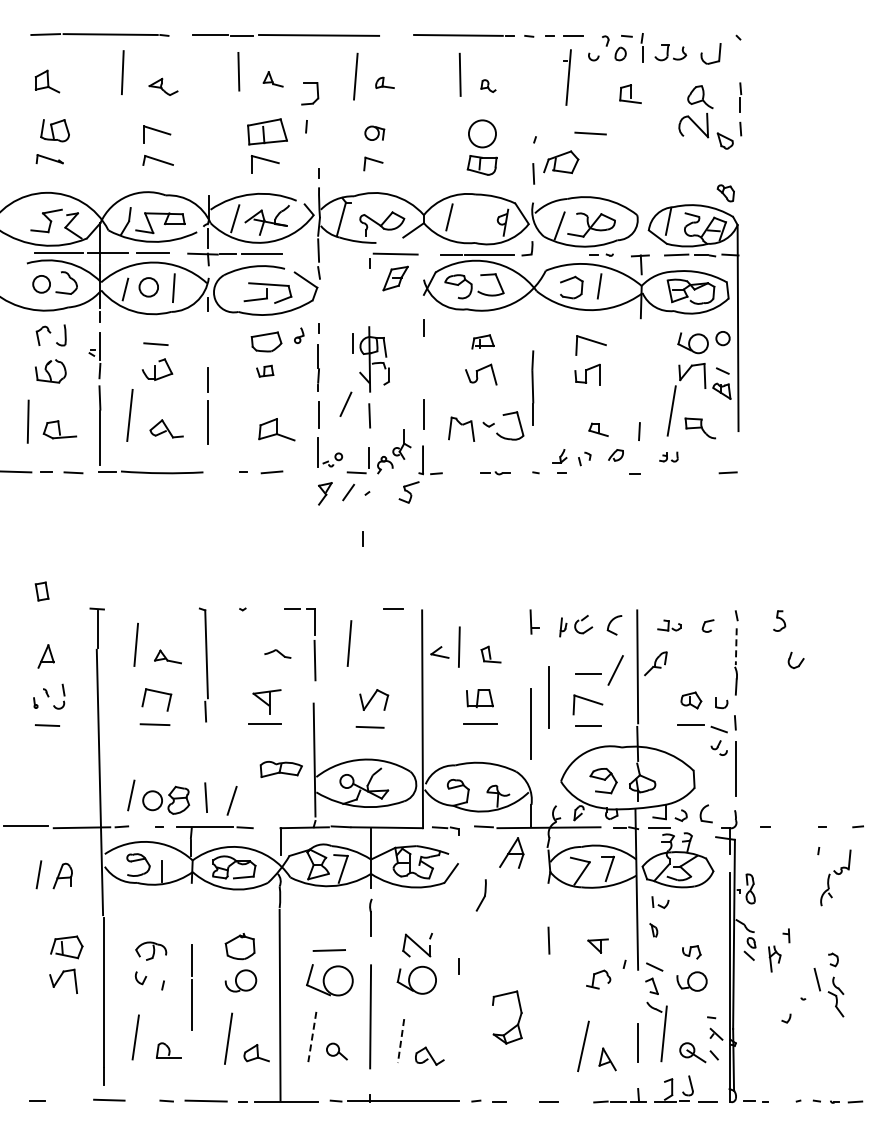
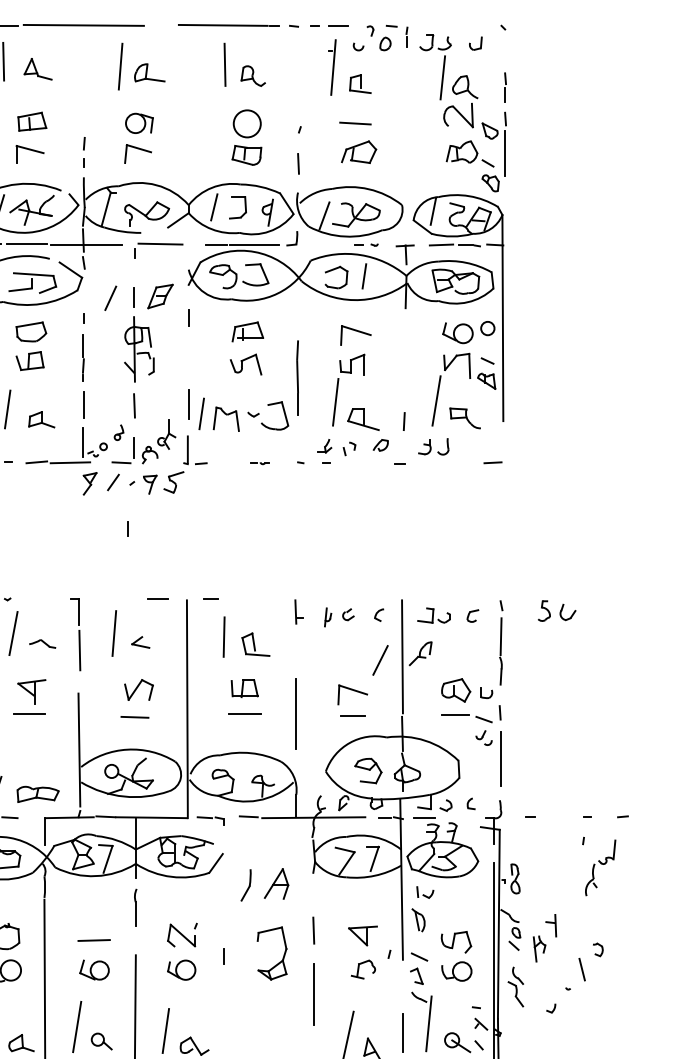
part: (641, 46) -> (406, 36), size x0.71
part: (710, 53) -> (475, 43), size x0.62
part: (272, 79) -> (37, 69), size x1.43
part: (384, 82) -> (149, 72), size x1.67
part: (488, 85) -> (253, 75), size x1.67
line: (677, 87) -> (442, 77), added
part: (316, 90) -> (244, 204), moved
part: (630, 93) -> (360, 83), moved
line: (306, 126) -> (84, 143), moved
part: (267, 131) -> (32, 121), size x0.71
part: (374, 132) -> (139, 122), size x1.43
part: (561, 162) -> (359, 152), moved
part: (373, 163) -> (138, 153), size x1.43
part: (705, 163) -> (470, 153), added
line: (740, 163) -> (505, 153), added
line: (320, 254) -> (85, 244), added
part: (395, 278) -> (160, 296), moved
part: (299, 335) -> (119, 432), moved
part: (482, 341) -> (247, 331), size x1.43
line: (352, 343) -> (133, 297), moved
part: (264, 371) -> (29, 361), size x1.67
line: (345, 403) -> (110, 297), moved
line: (570, 412) -> (335, 402), added
line: (242, 419) -> (7, 409), added
line: (436, 423) -> (201, 413), added
part: (276, 429) -> (41, 419), size x0.71
part: (598, 429) -> (363, 419), size x1.67
part: (668, 456) -> (433, 446), size x1.67
line: (305, 472) -> (70, 462), added
part: (495, 473) -> (260, 463), size x0.62
part: (385, 494) -> (150, 484), added
line: (292, 608) -> (211, 598), moved
part: (583, 624) -> (348, 614), size x0.62
part: (614, 624) -> (379, 614), size x0.62
part: (669, 625) -> (434, 615), size x1.43
line: (248, 643) -> (13, 633), added
line: (736, 647) -> (501, 637), dashed -> solid
part: (439, 652) -> (140, 642), moved
part: (490, 654) -> (255, 644), size x1.43
part: (795, 659) -> (567, 611), moved
line: (588, 673) -> (353, 663), removed
line: (548, 697) -> (313, 994), moved
part: (691, 700) -> (456, 690), size x1.43
part: (280, 768) -> (37, 793), moved
part: (706, 813) -> (471, 803), size x0.62
part: (511, 852) -> (276, 883), moved
part: (653, 930) -> (418, 920), size x1.67
part: (786, 935) -> (551, 925), size x1.67
part: (597, 945) -> (362, 935), size x1.43
part: (691, 952) -> (456, 942), size x1.67
part: (329, 979) -> (94, 969), size x0.62
part: (416, 979) -> (181, 969), size x0.71
part: (835, 996) -> (515, 986), moved
part: (513, 1026) -> (278, 962), moved
line: (312, 1037) -> (77, 1027), dashed -> solid
line: (401, 1041) -> (166, 1031), dashed -> solid

